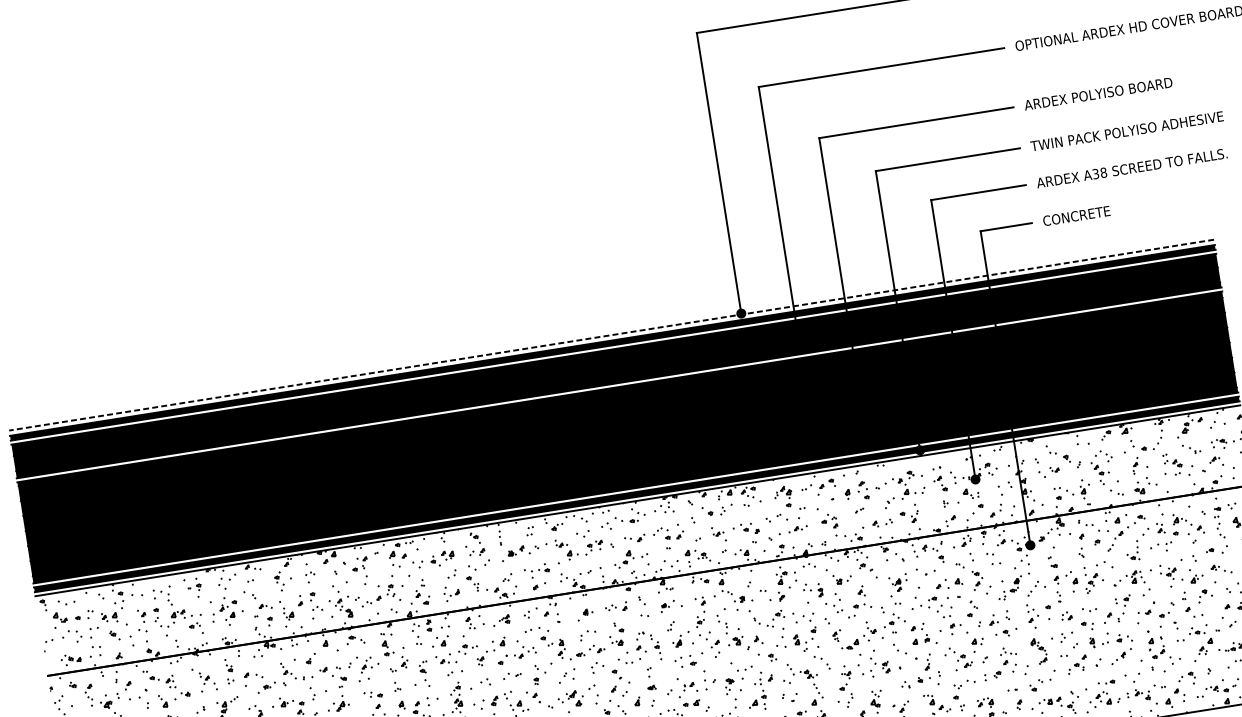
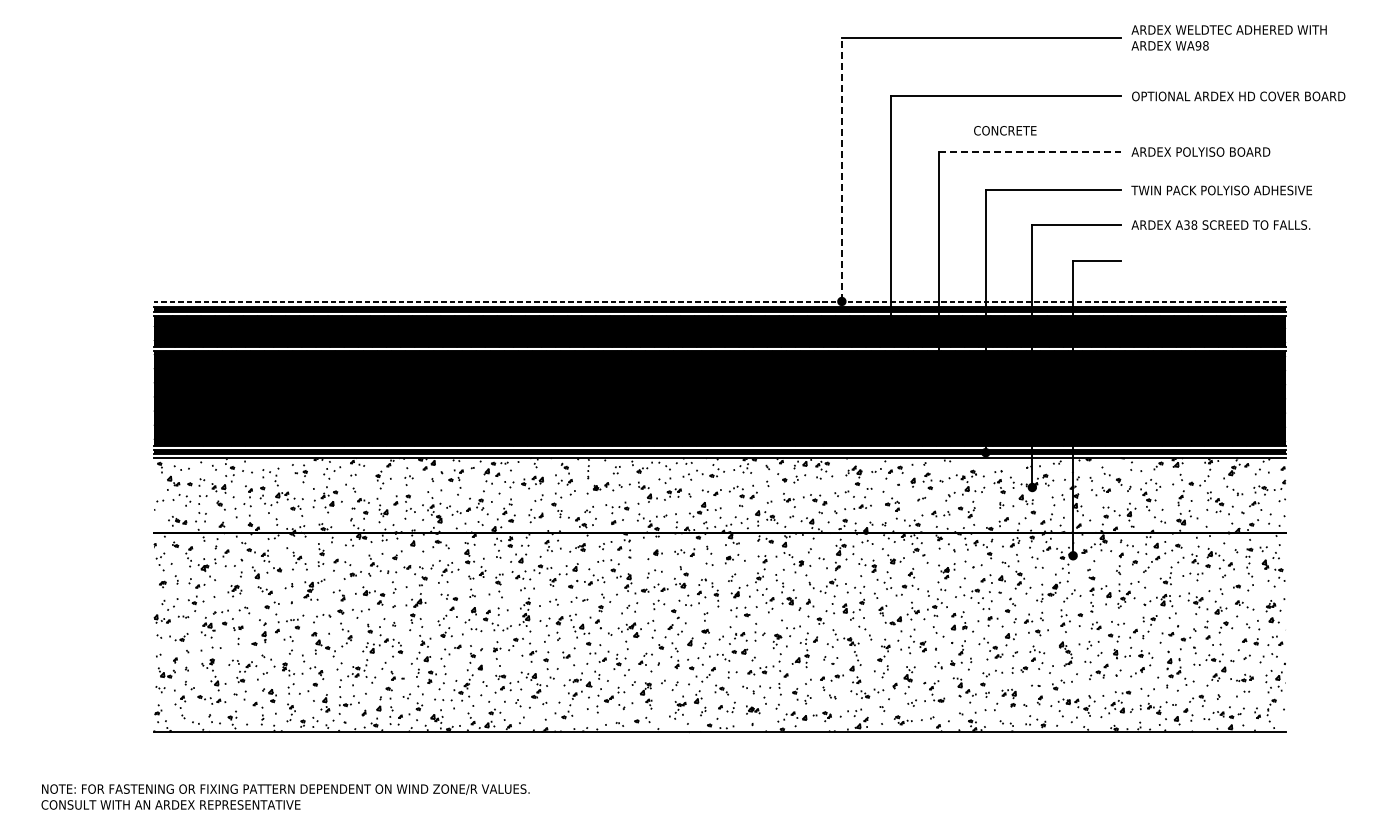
line: (917, 123) -> (1030, 152), solid -> dashed
line: (718, 173) -> (841, 169), solid -> dashed
text: (1076, 215) -> (1005, 130), moved

